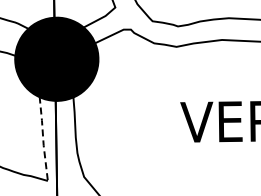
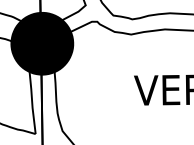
line: (43, 138) -> (32, 102), dashed -> solid

